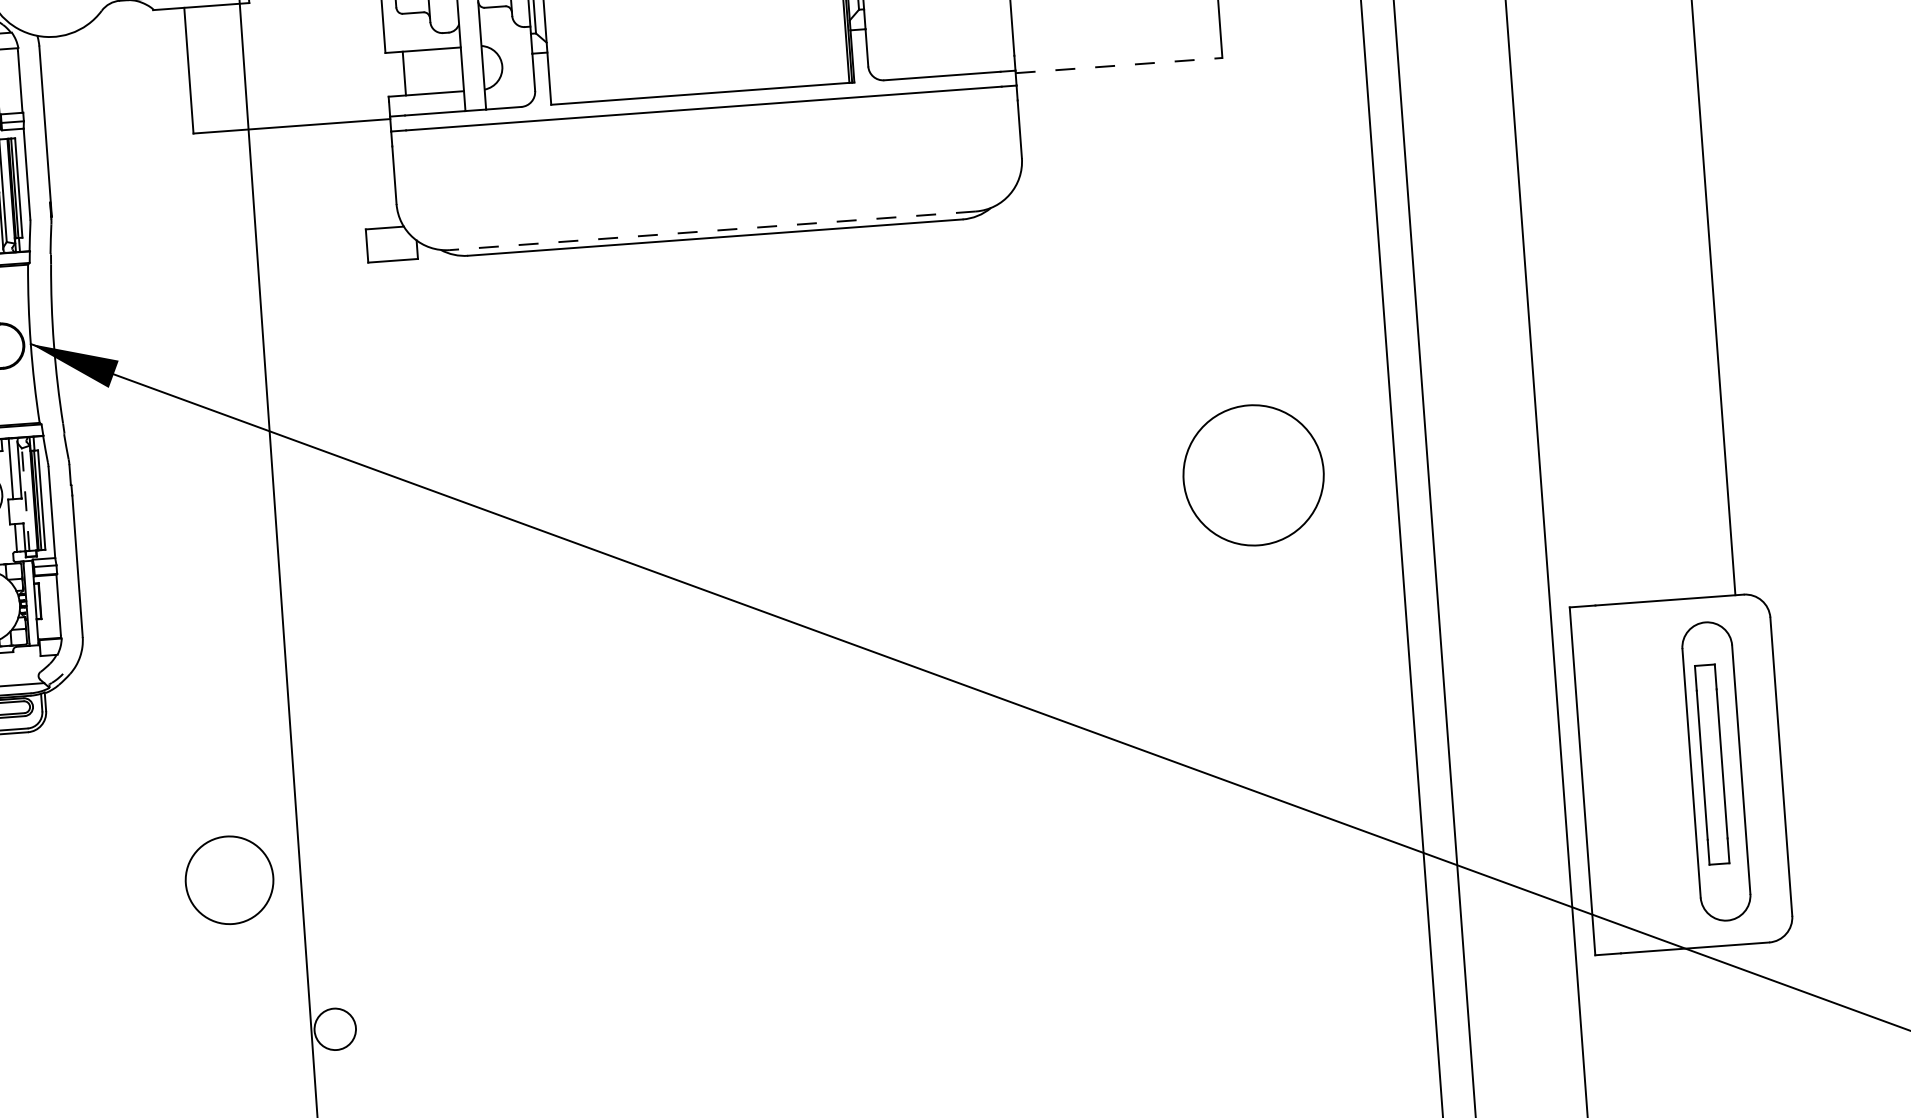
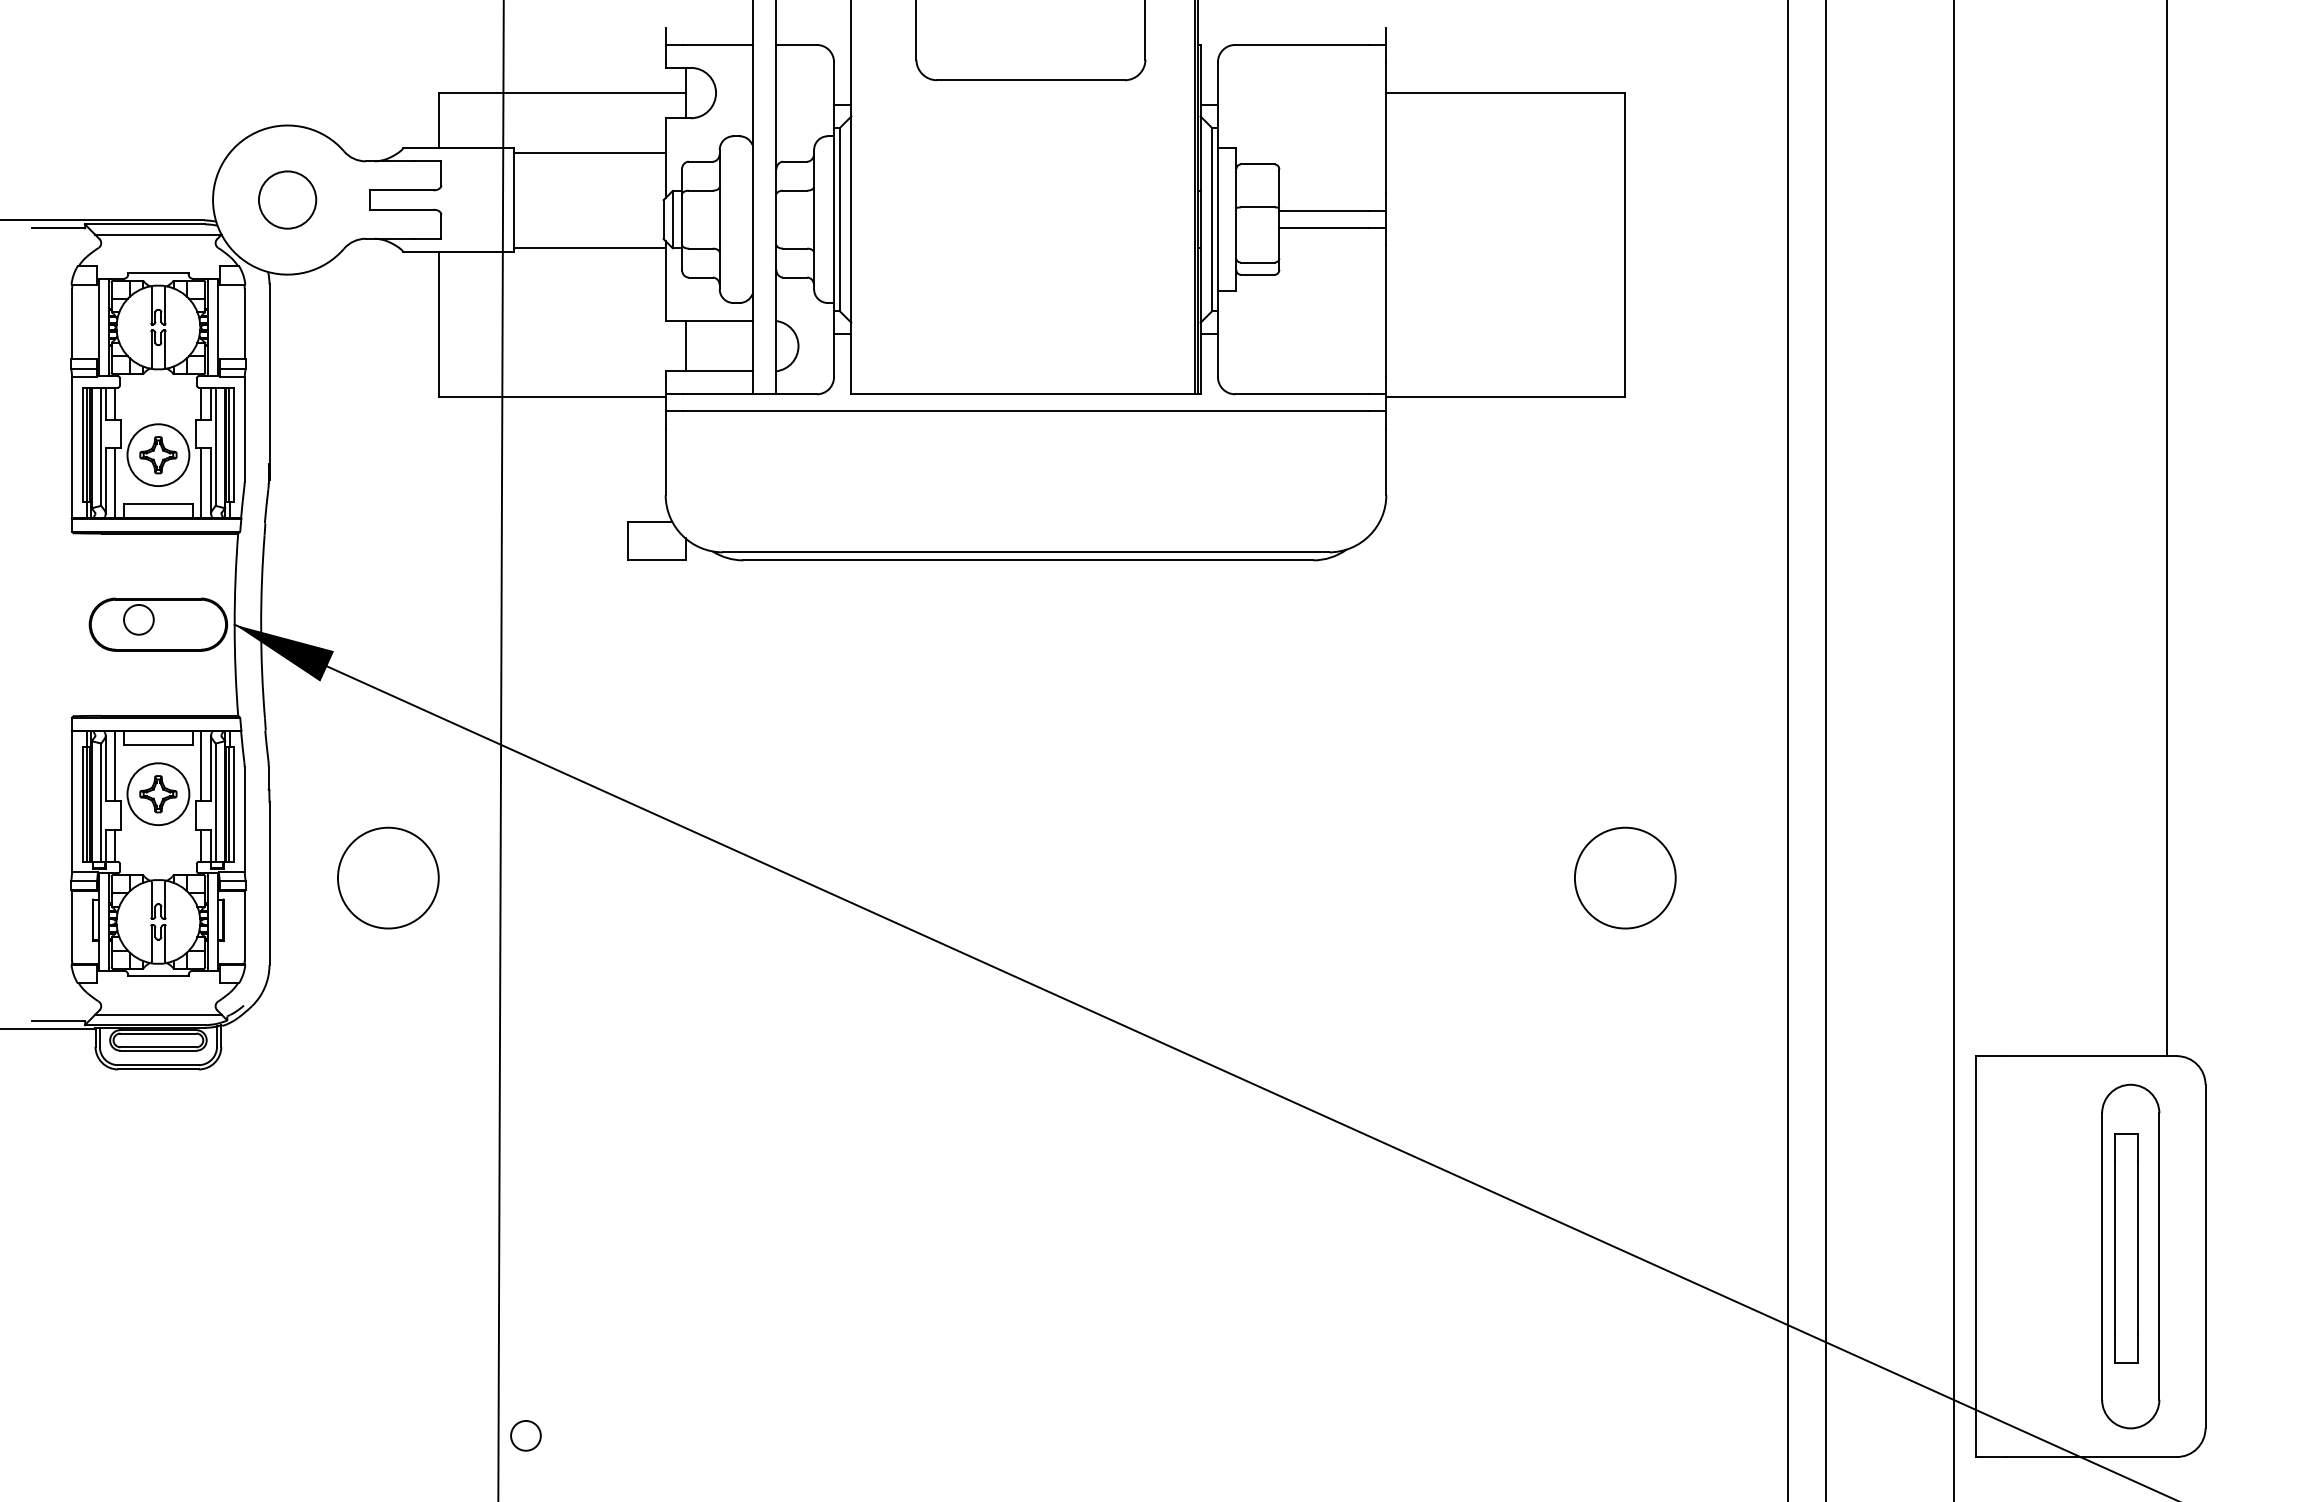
line: (1119, 65) -> (1505, 397), dashed -> solid
line: (712, 230) -> (1025, 552), dashed -> solid
circle: (1253, 474) -> (1625, 877), size x0.62
line: (25, 499) -> (215, 802), dashed -> solid
circle: (229, 879) -> (388, 877), moved
circle: (334, 1029) -> (525, 1435), size x0.62

